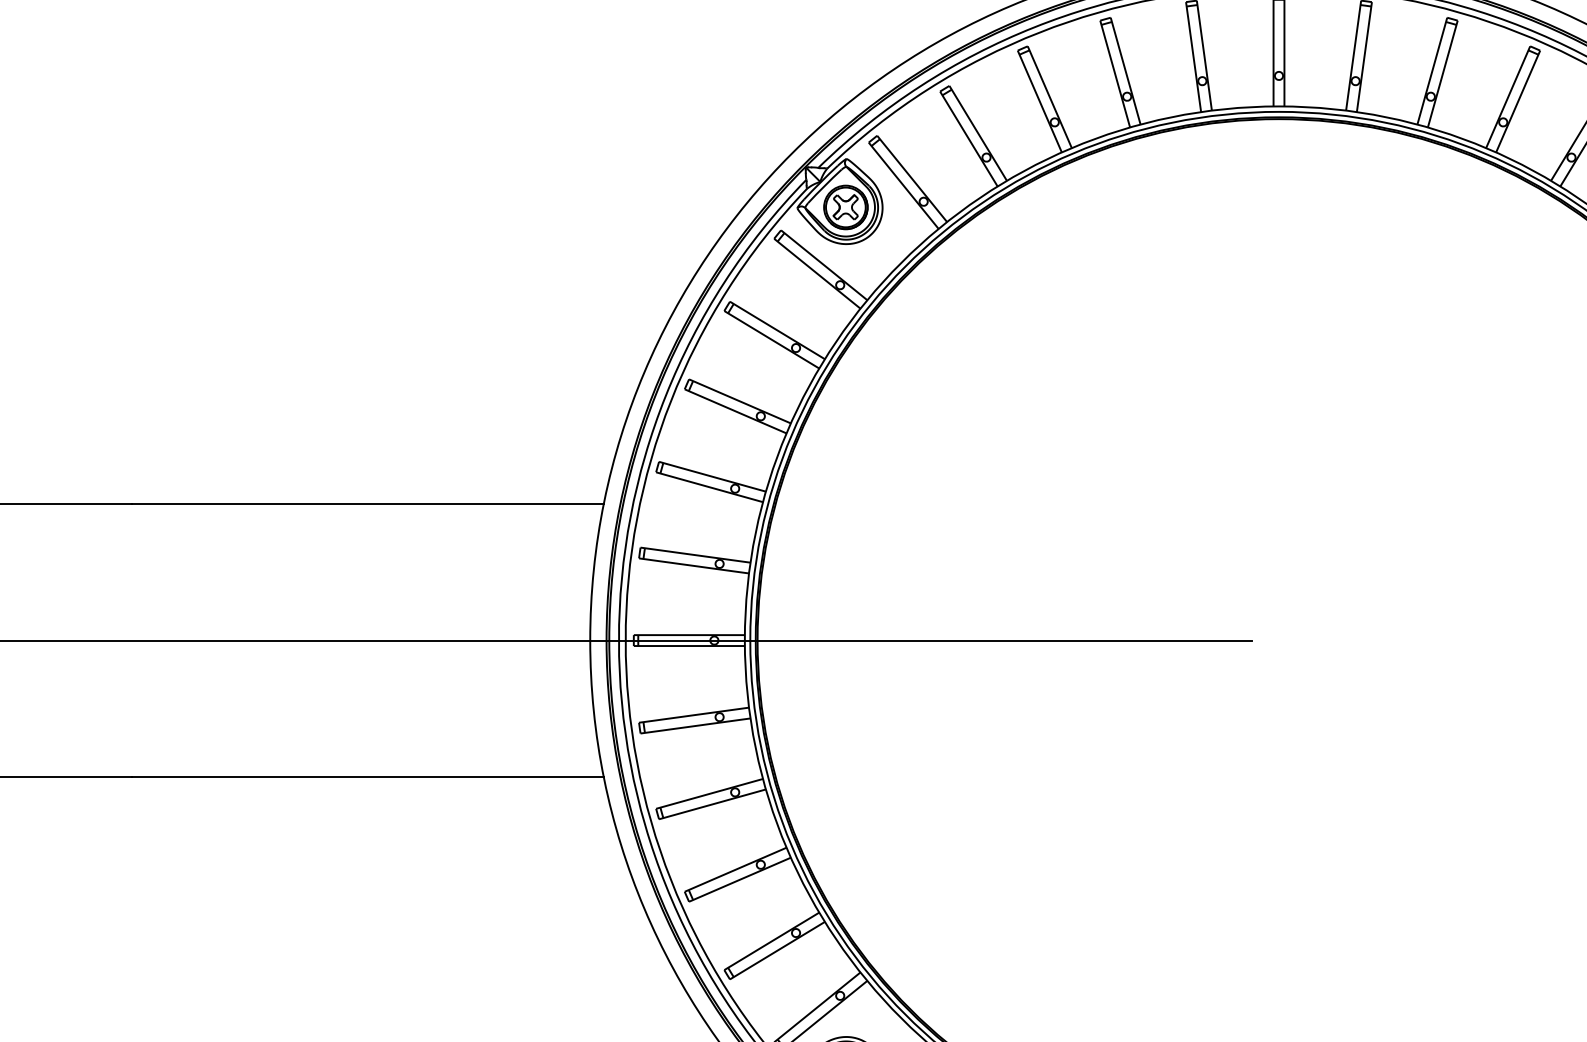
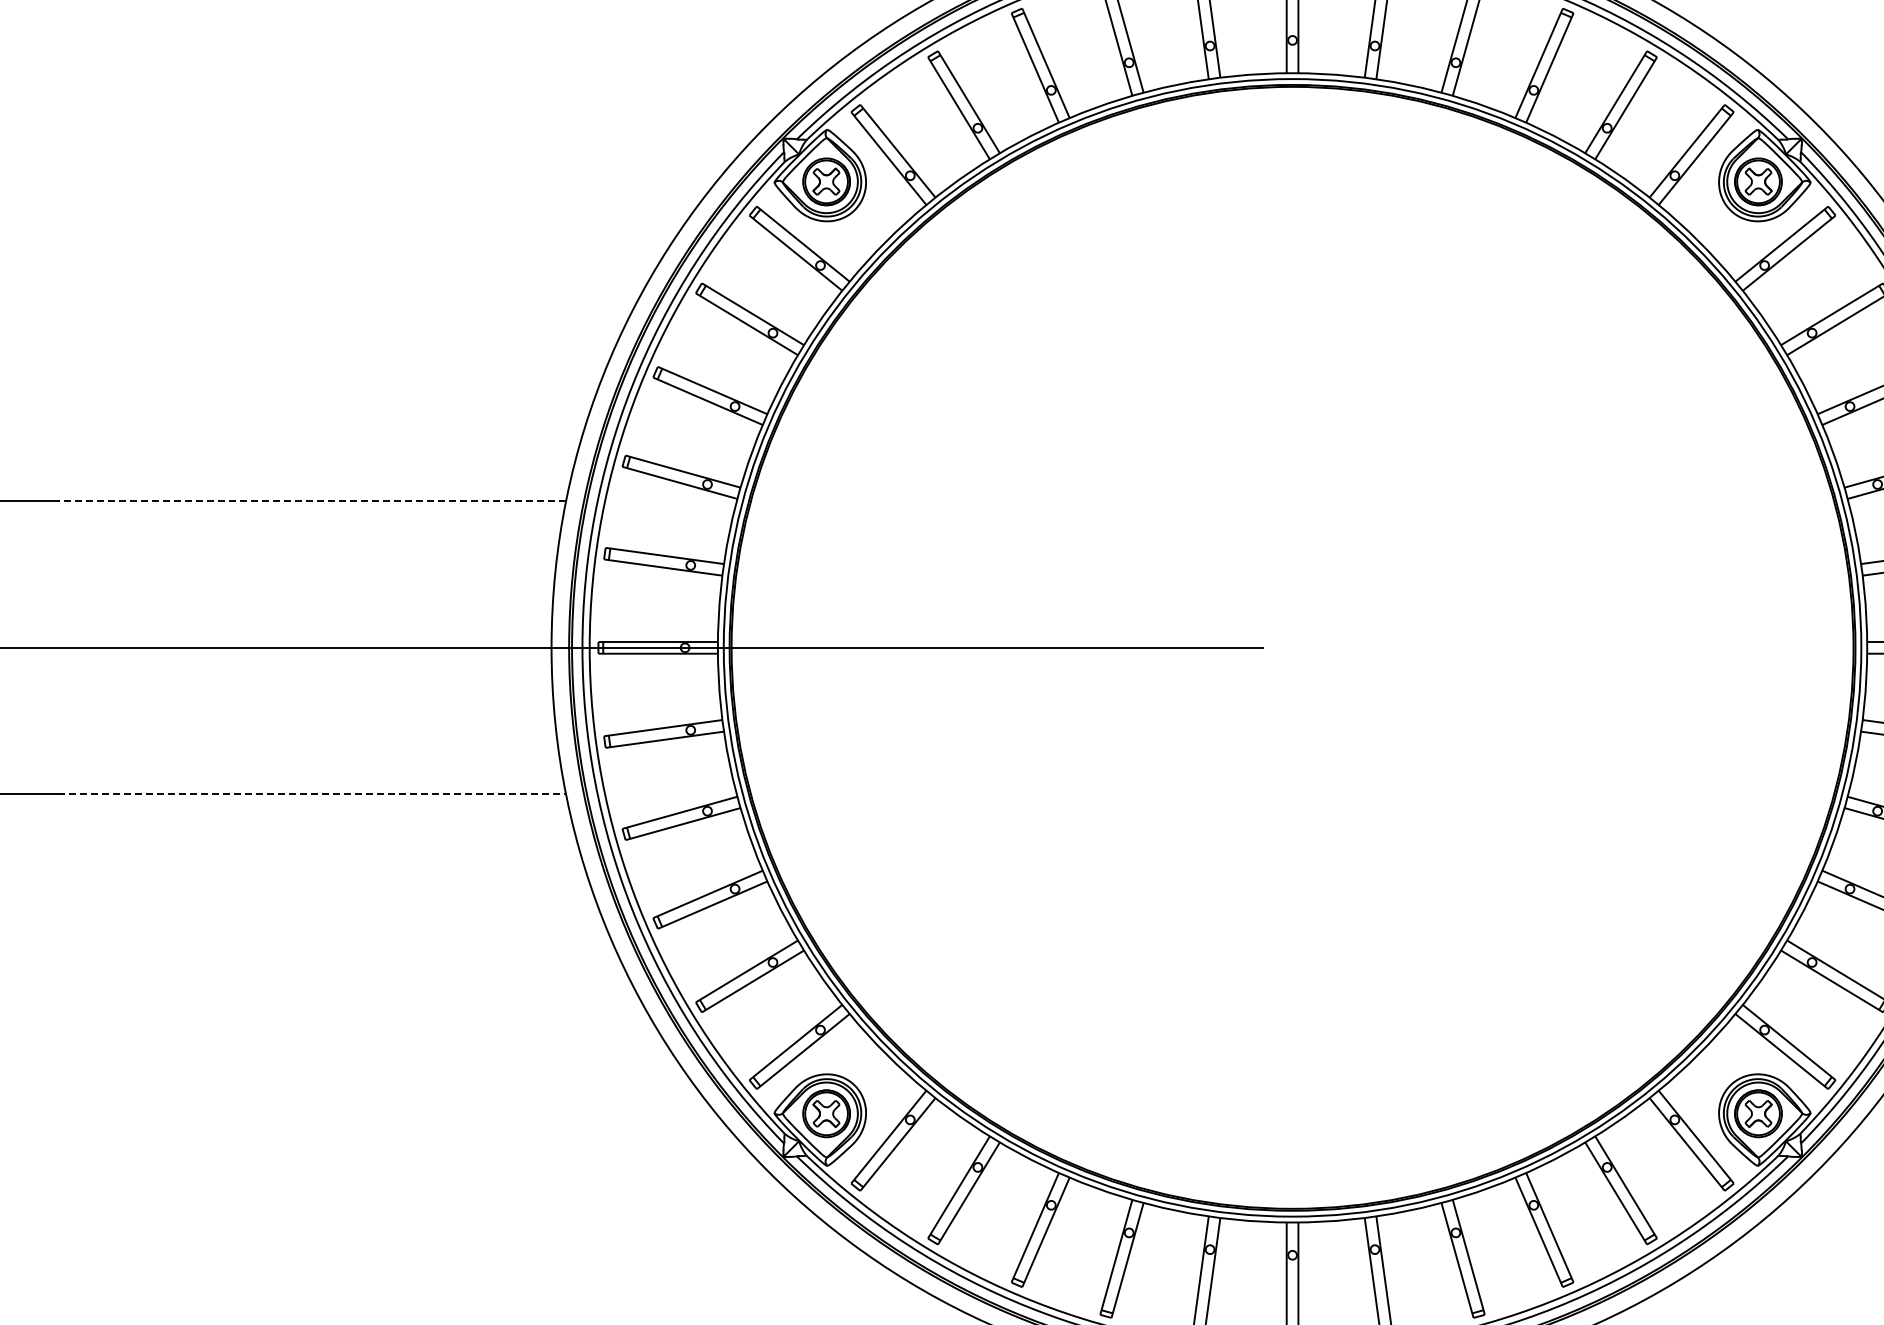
line: (368, 504) -> (312, 501), solid -> dashed
line: (368, 776) -> (312, 794), solid -> dashed

